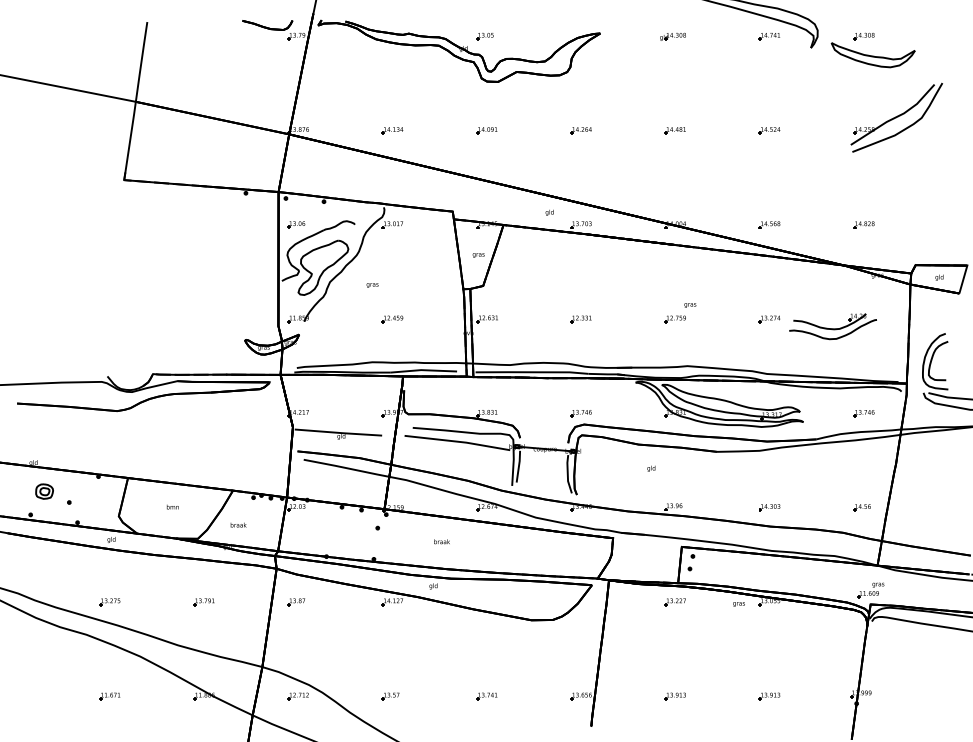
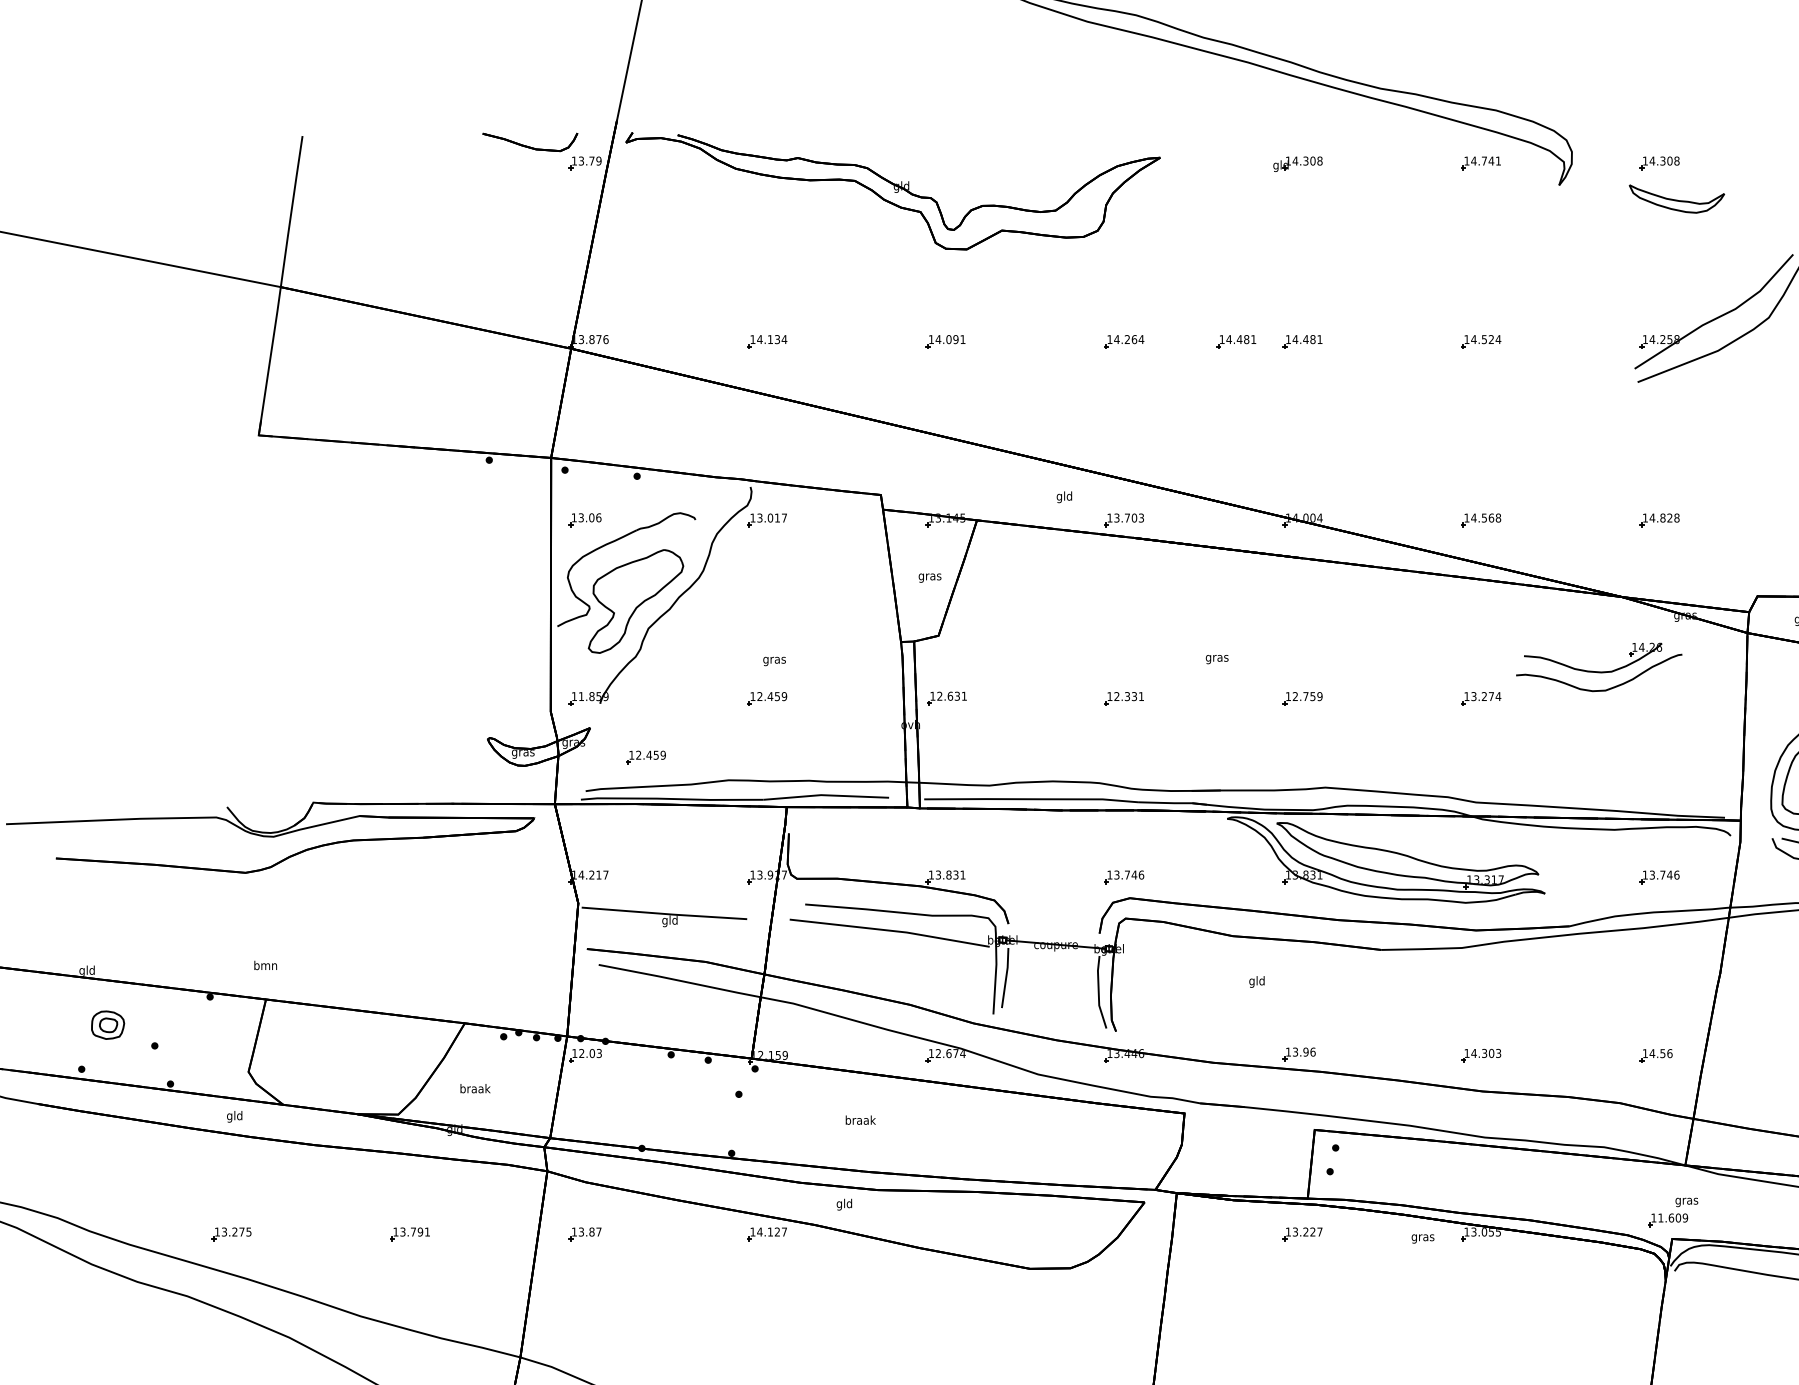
part: (484, 36) -> (941, 163), removed
part: (872, 55) -> (1675, 199), size x0.6
part: (639, 130) -> (1234, 341), added
text: (372, 285) -> (774, 661), moved
text: (690, 305) -> (1217, 659), moved
part: (832, 326) -> (1598, 667), moved
part: (328, 350) -> (645, 757), added
text: (172, 506) -> (264, 964), moved

